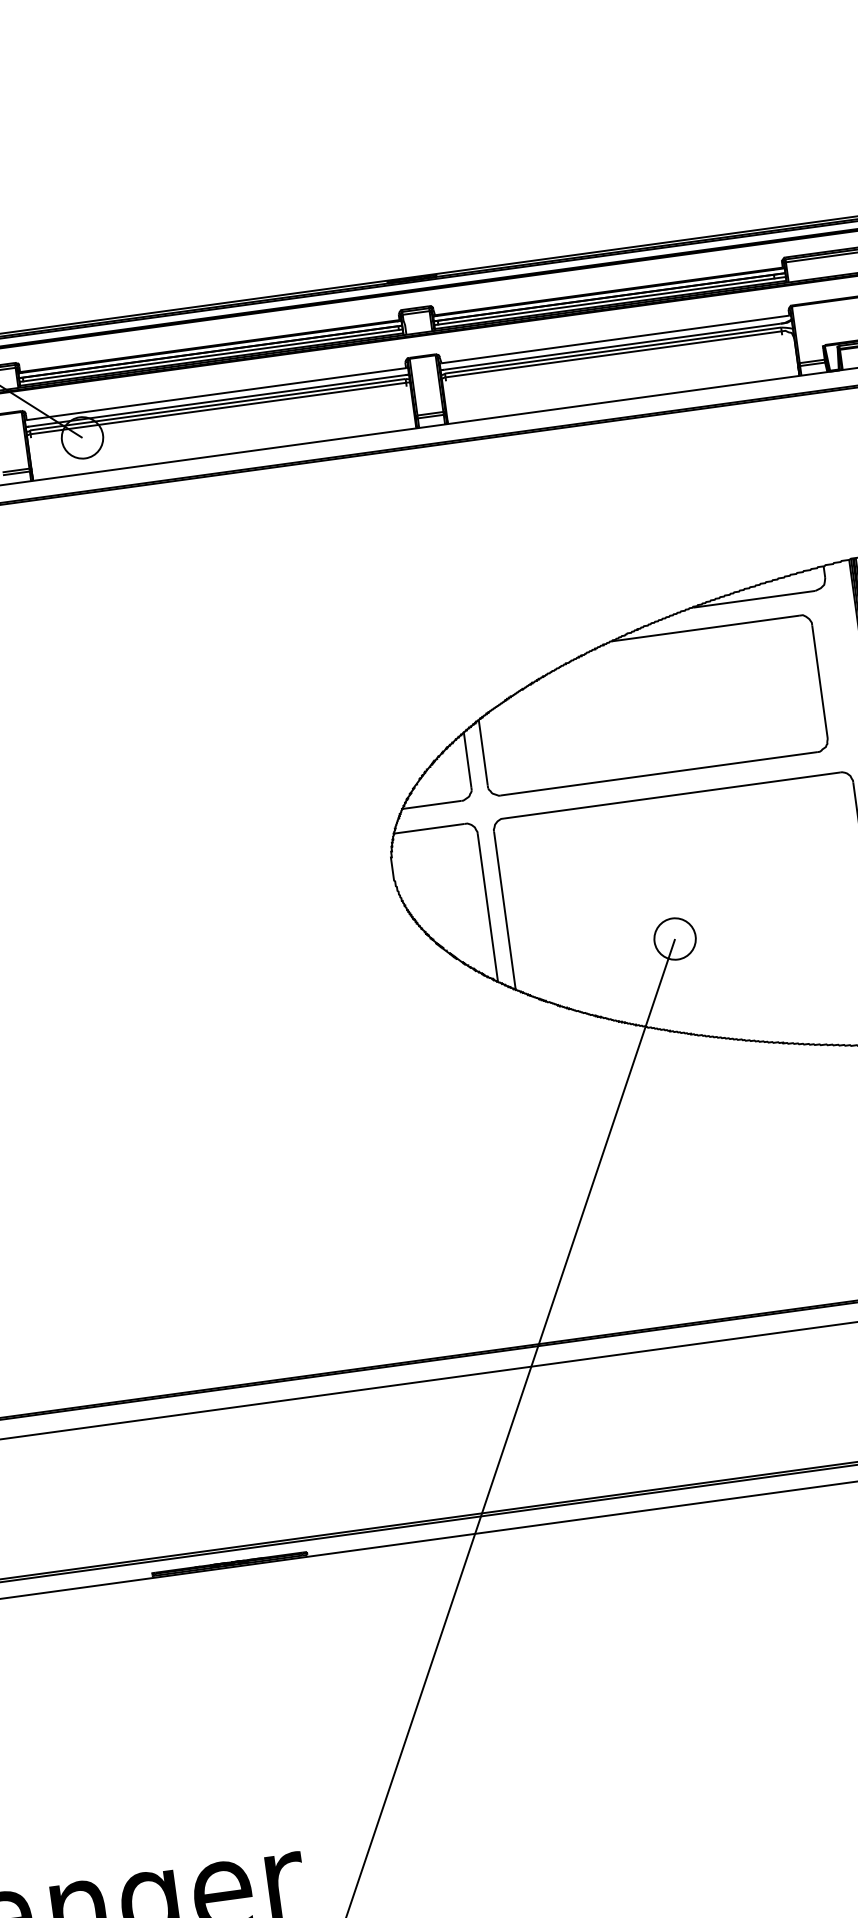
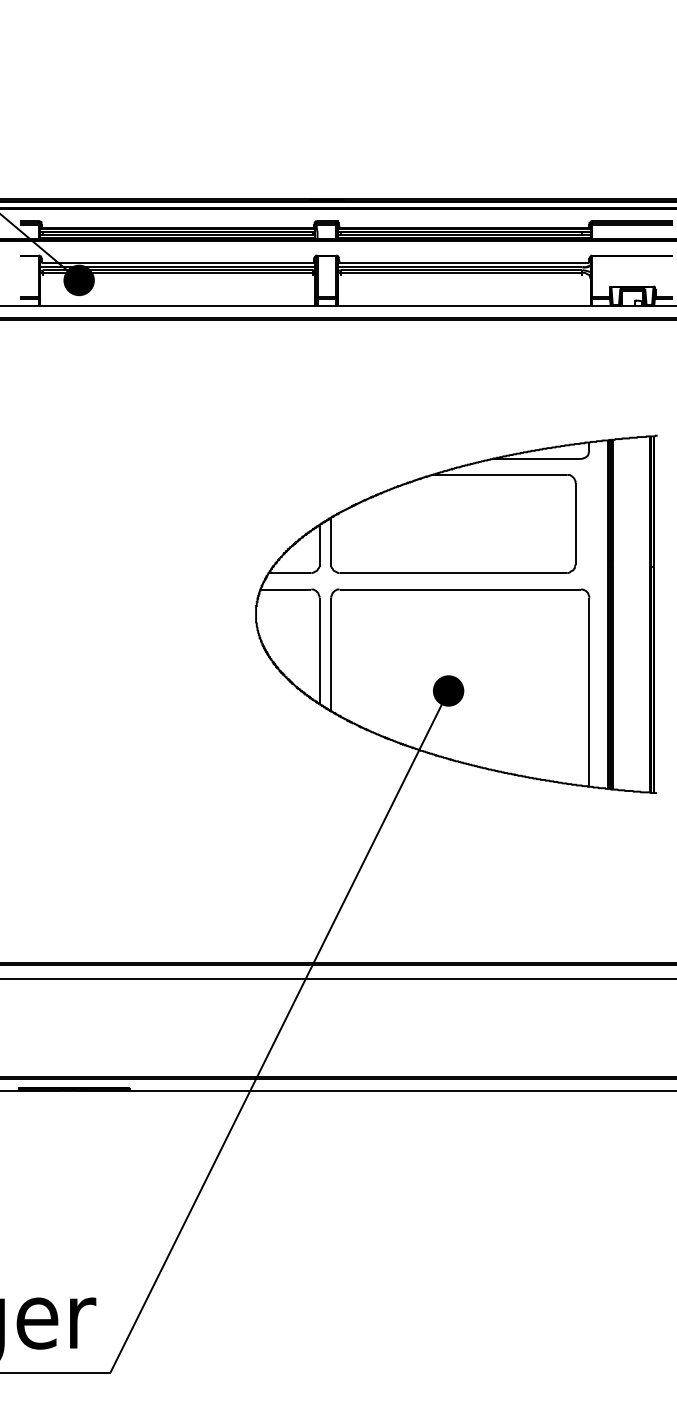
fill: (81, 438) -> (78, 280), added
fill: (674, 938) -> (448, 690), added

